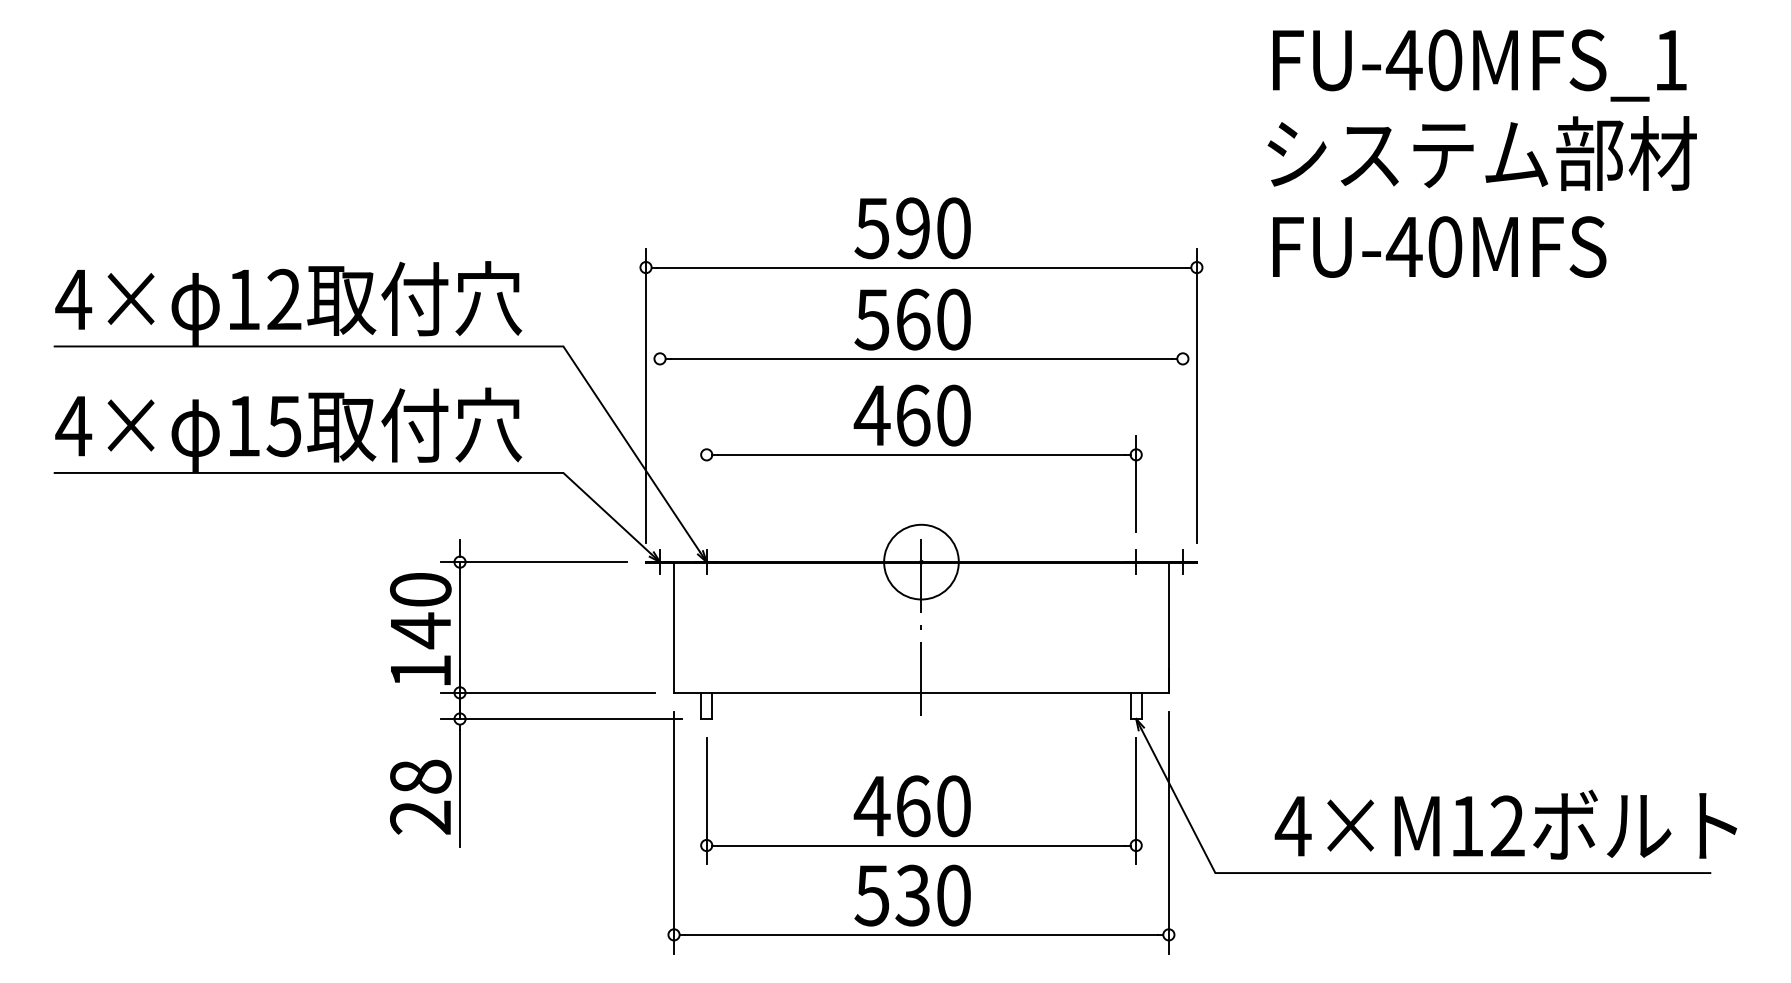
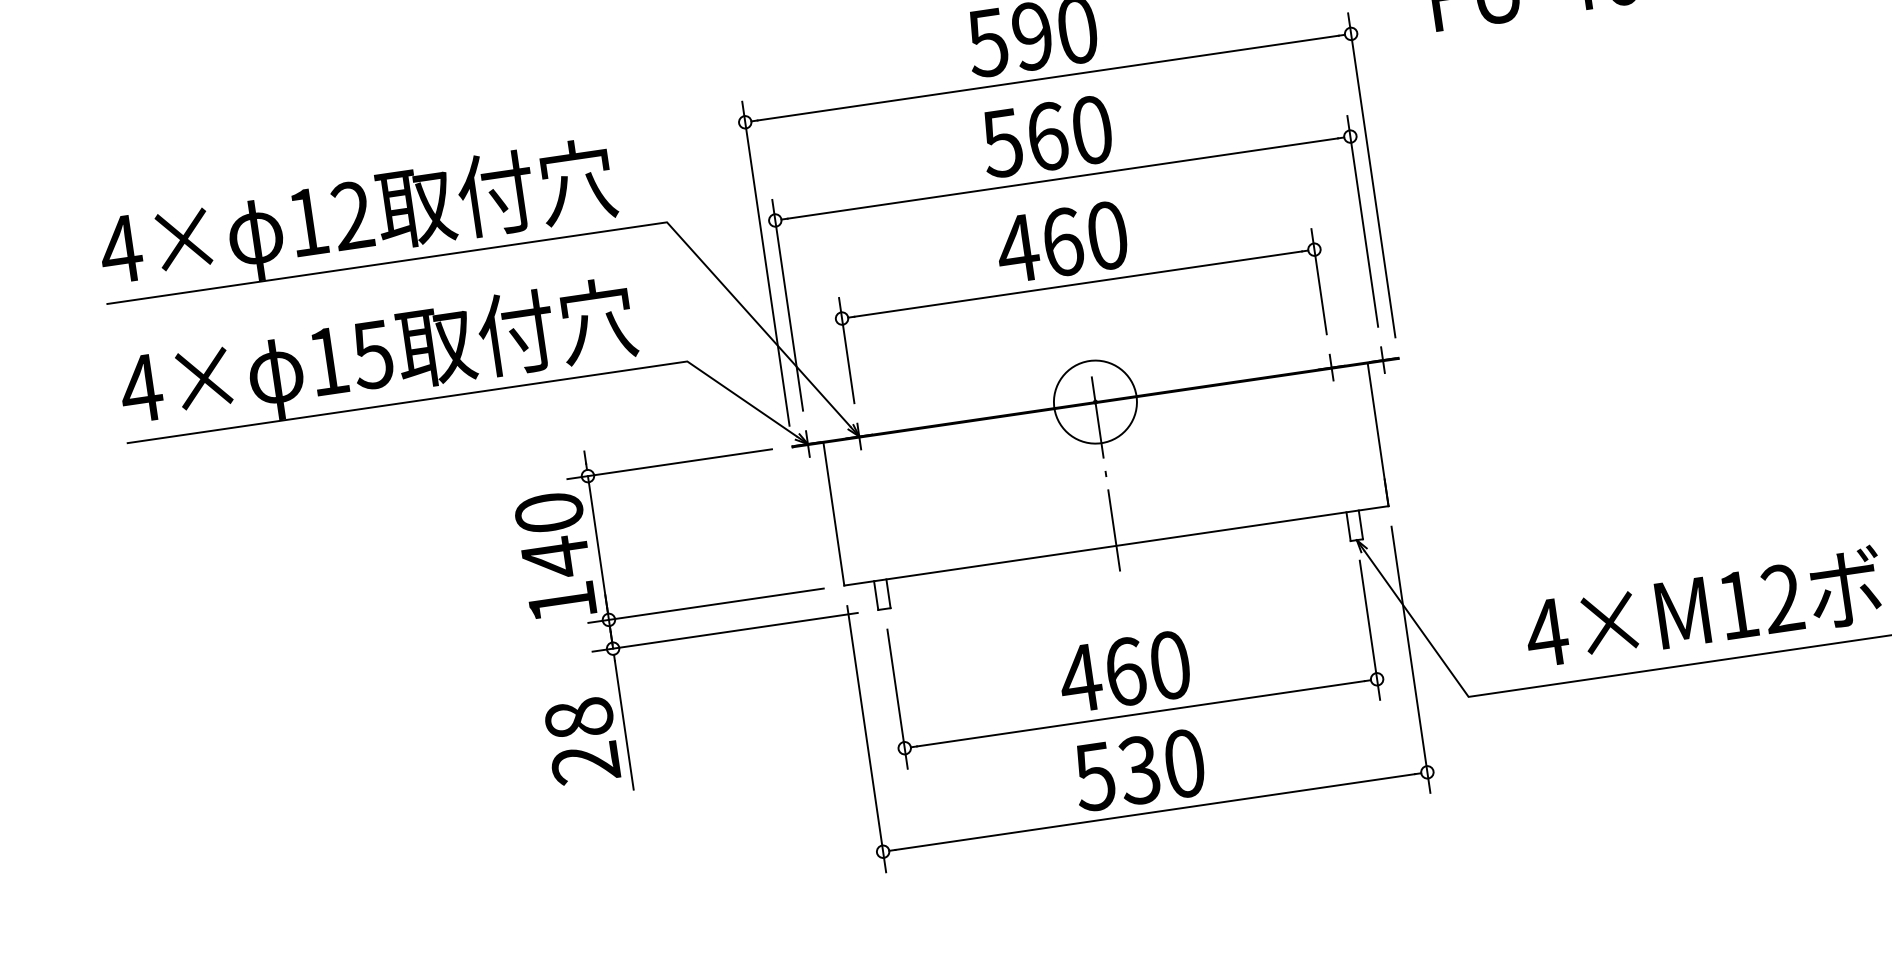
line: (660, 435) -> (788, 304), added
line: (1182, 435) -> (1362, 220), added
line: (706, 483) -> (846, 350), added

